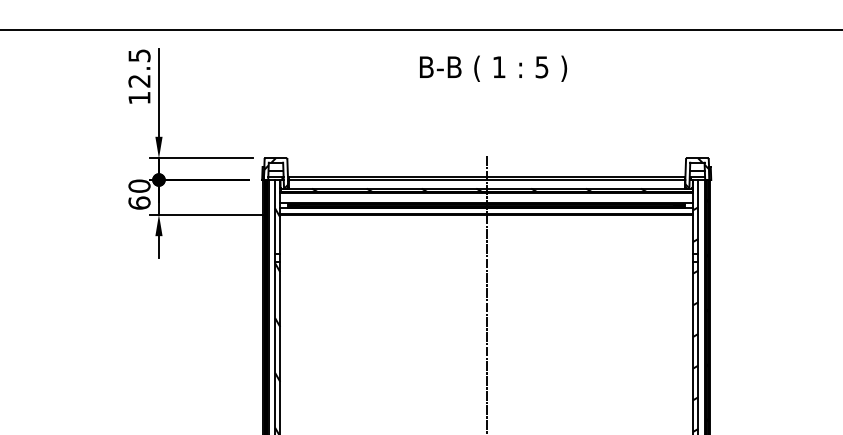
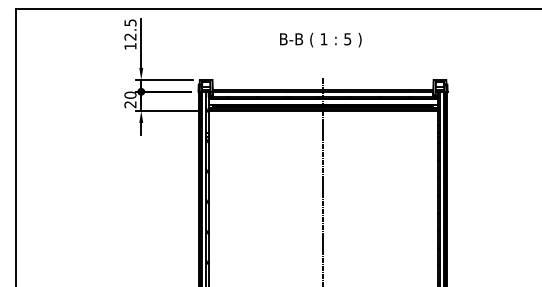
text: (492, 67) -> (320, 39), moved
text: (139, 202) -> (130, 104), 60 -> 20

